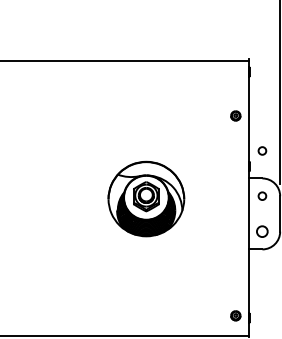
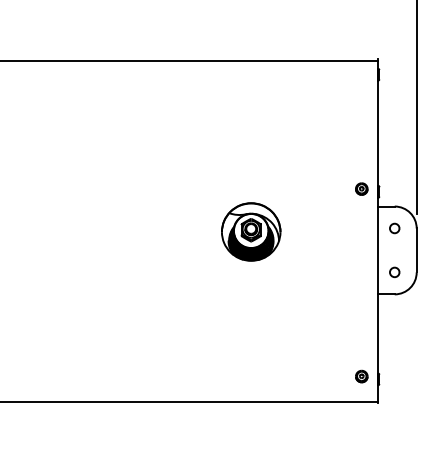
part: (235, 115) -> (361, 188), moved
circle: (262, 150) -> (394, 172), removed
part: (146, 198) -> (251, 231), size x0.62
circle: (262, 231) -> (394, 272), size x0.71

